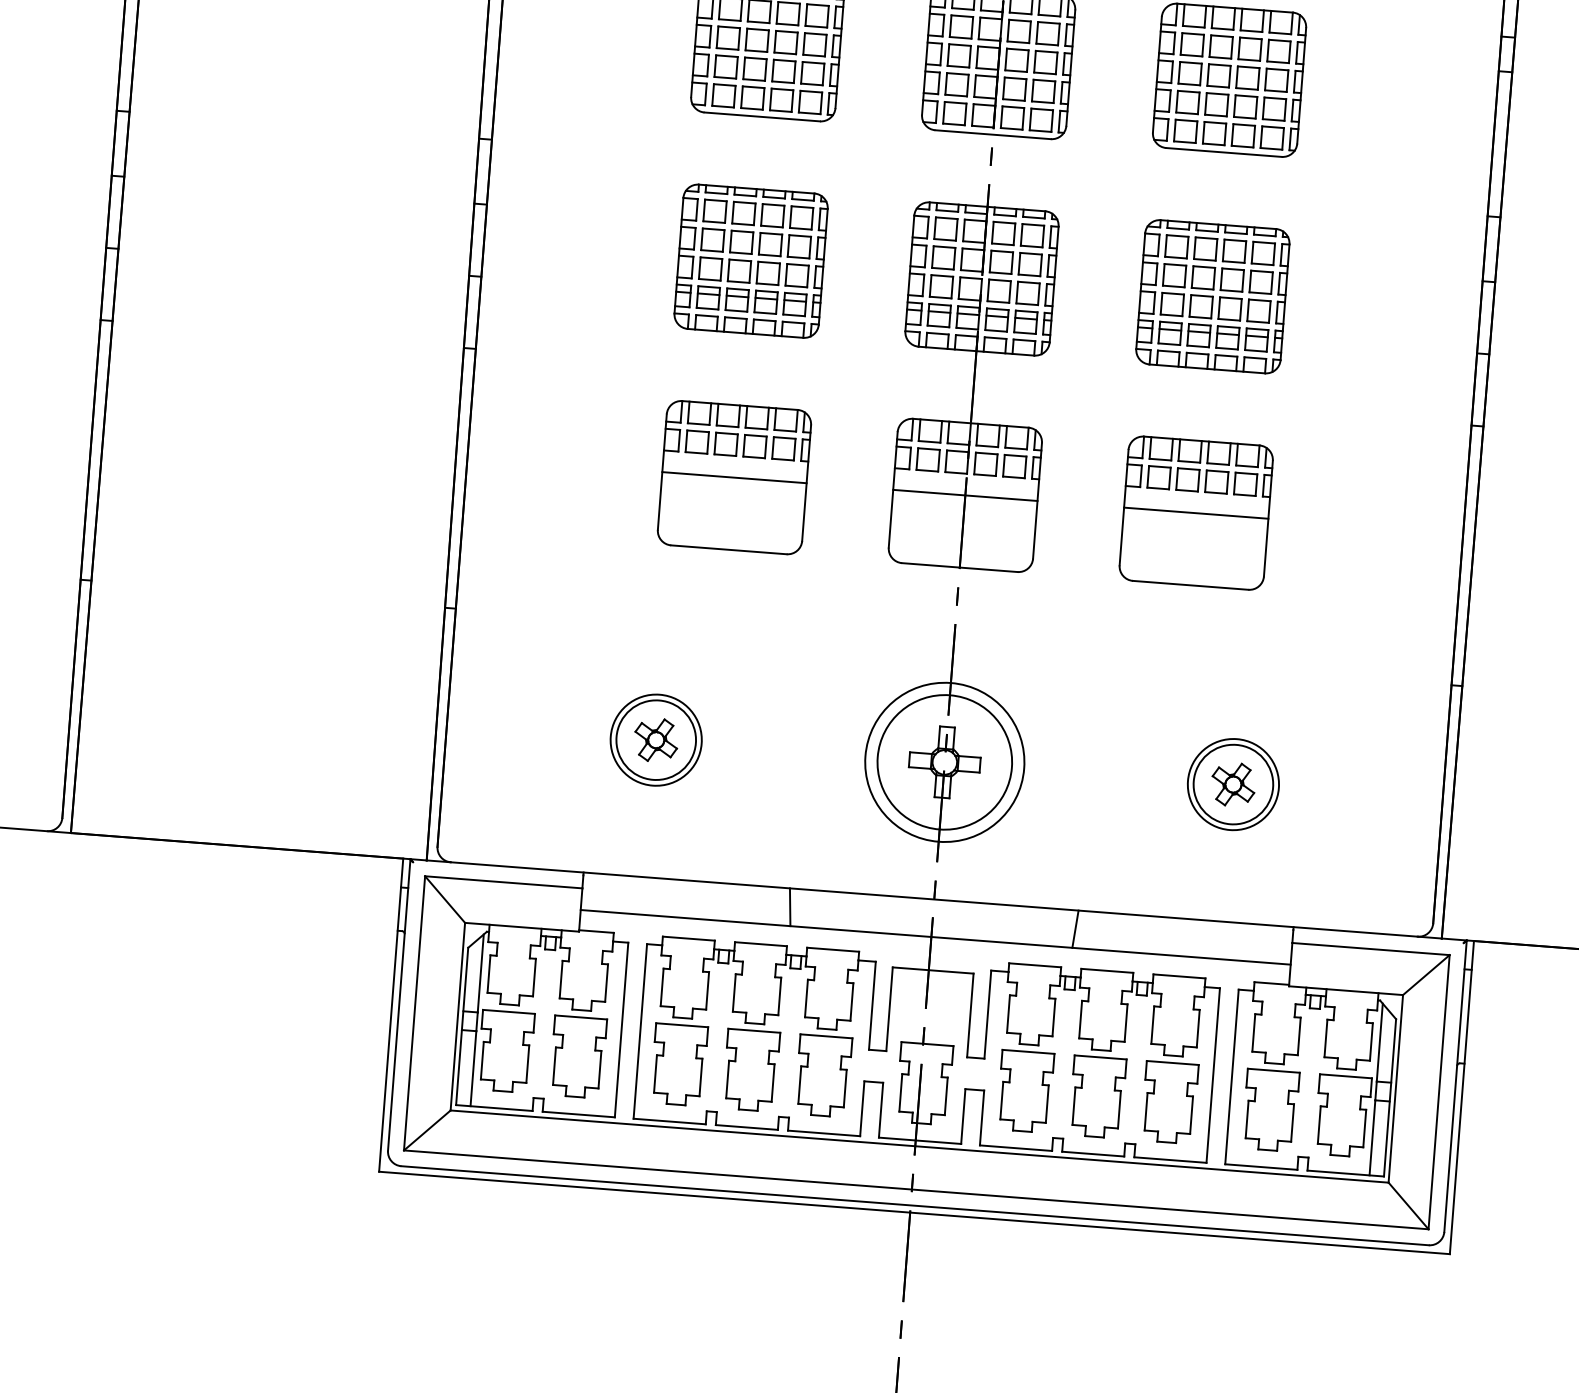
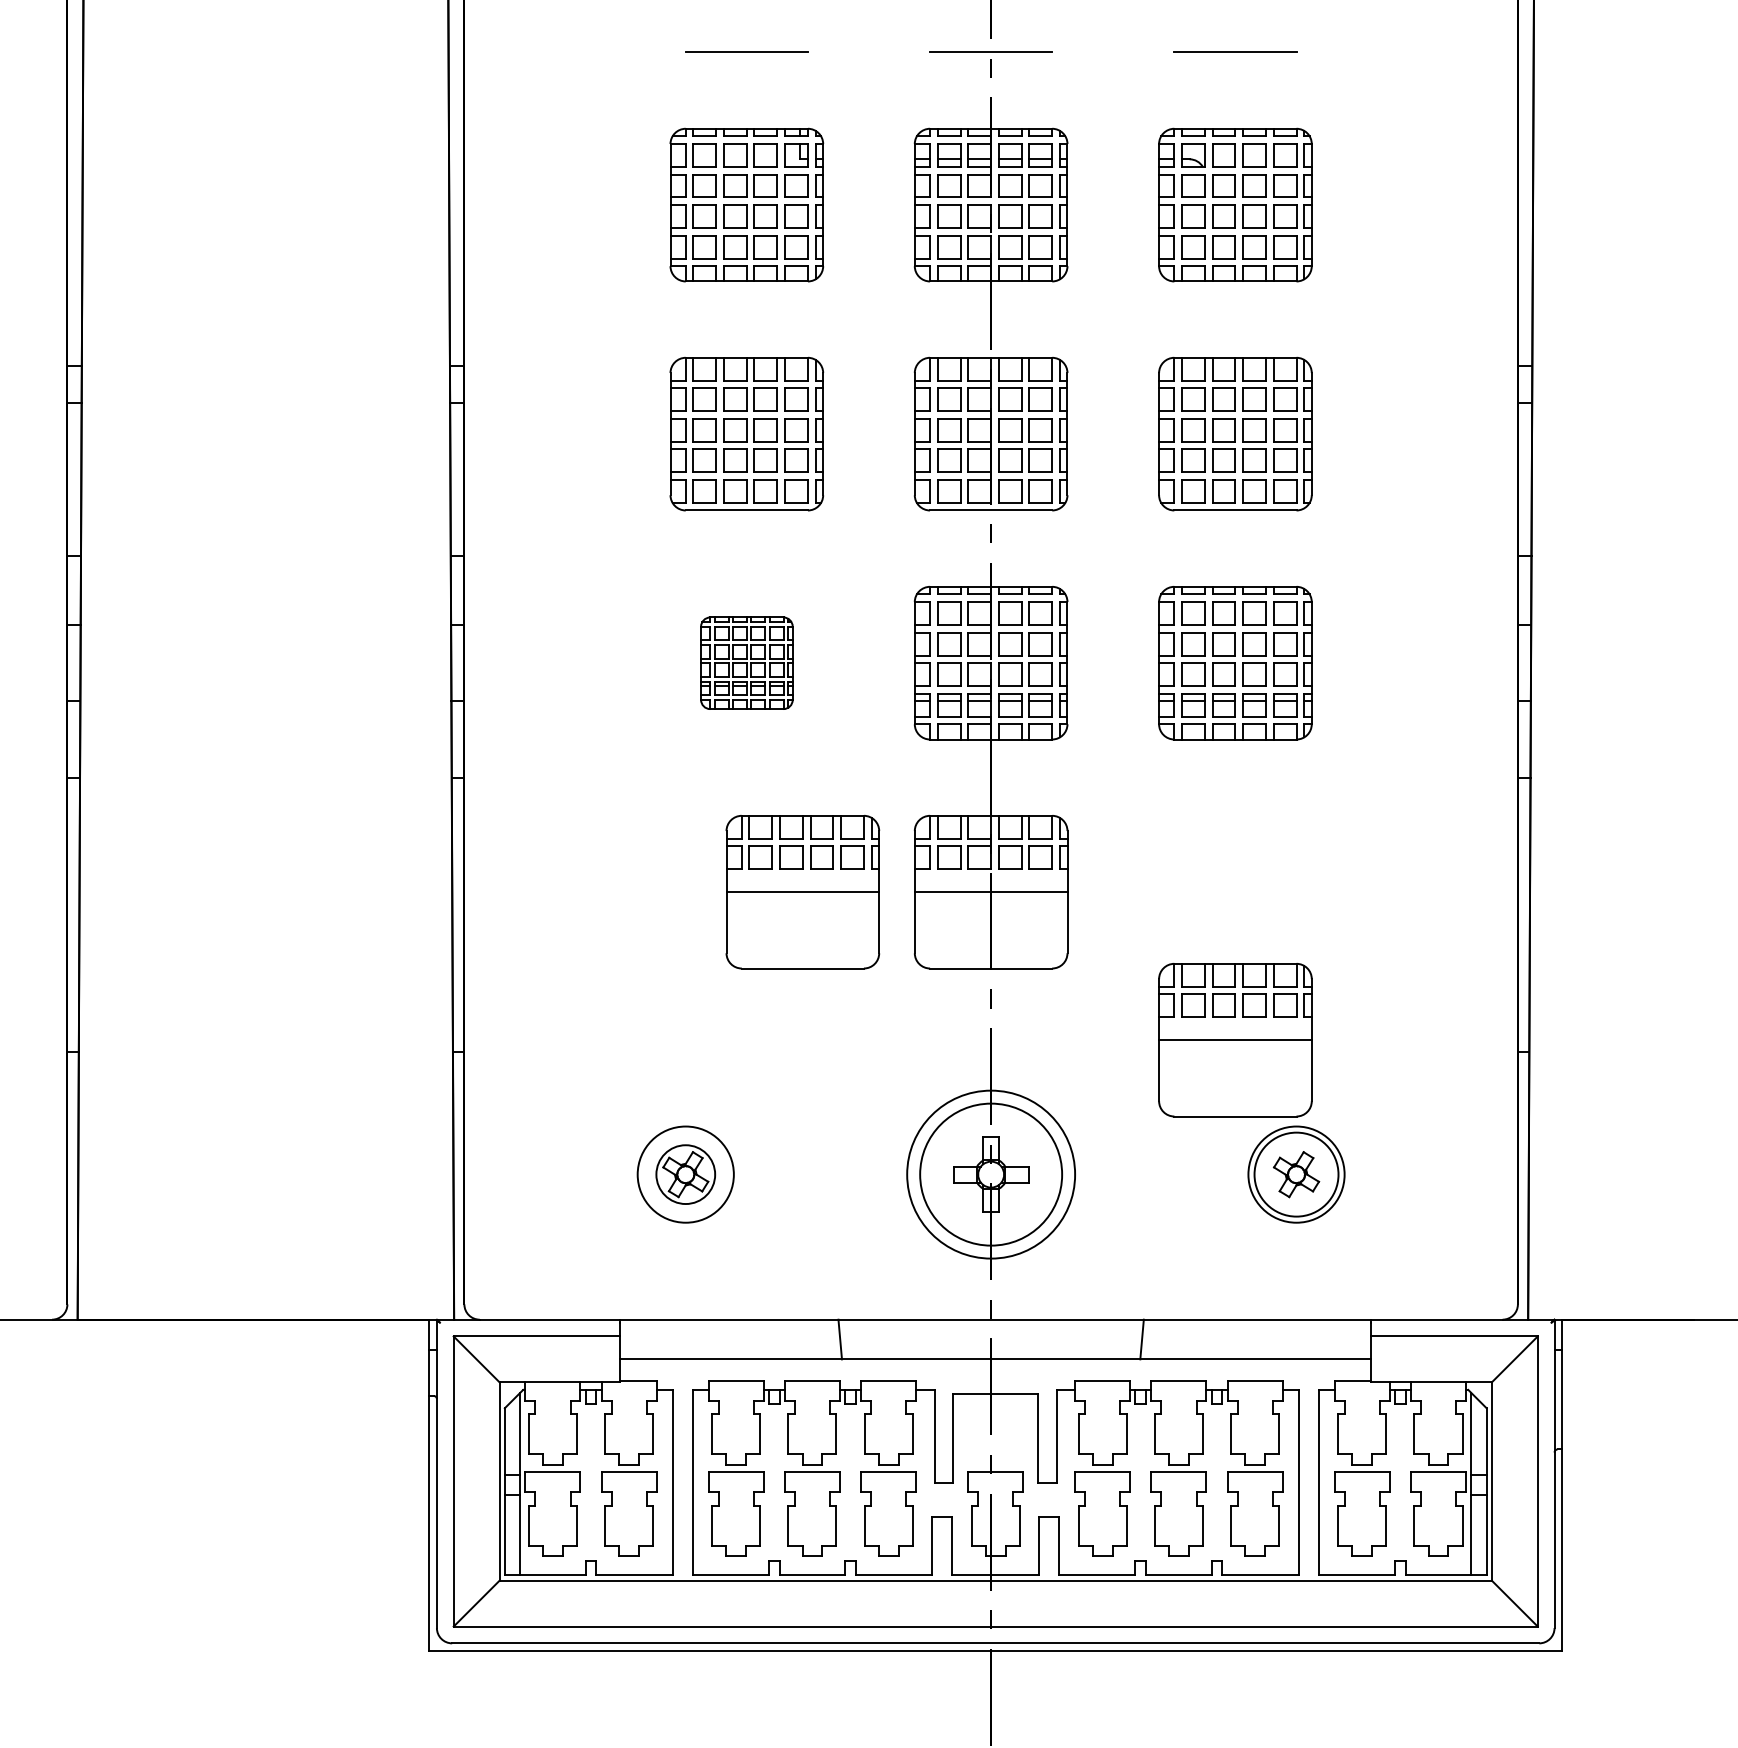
part: (750, 261) -> (746, 663), size x0.6
part: (734, 477) -> (802, 892), moved
part: (1196, 513) -> (1235, 1040), moved
circle: (655, 740) -> (685, 1174), size x0.7

